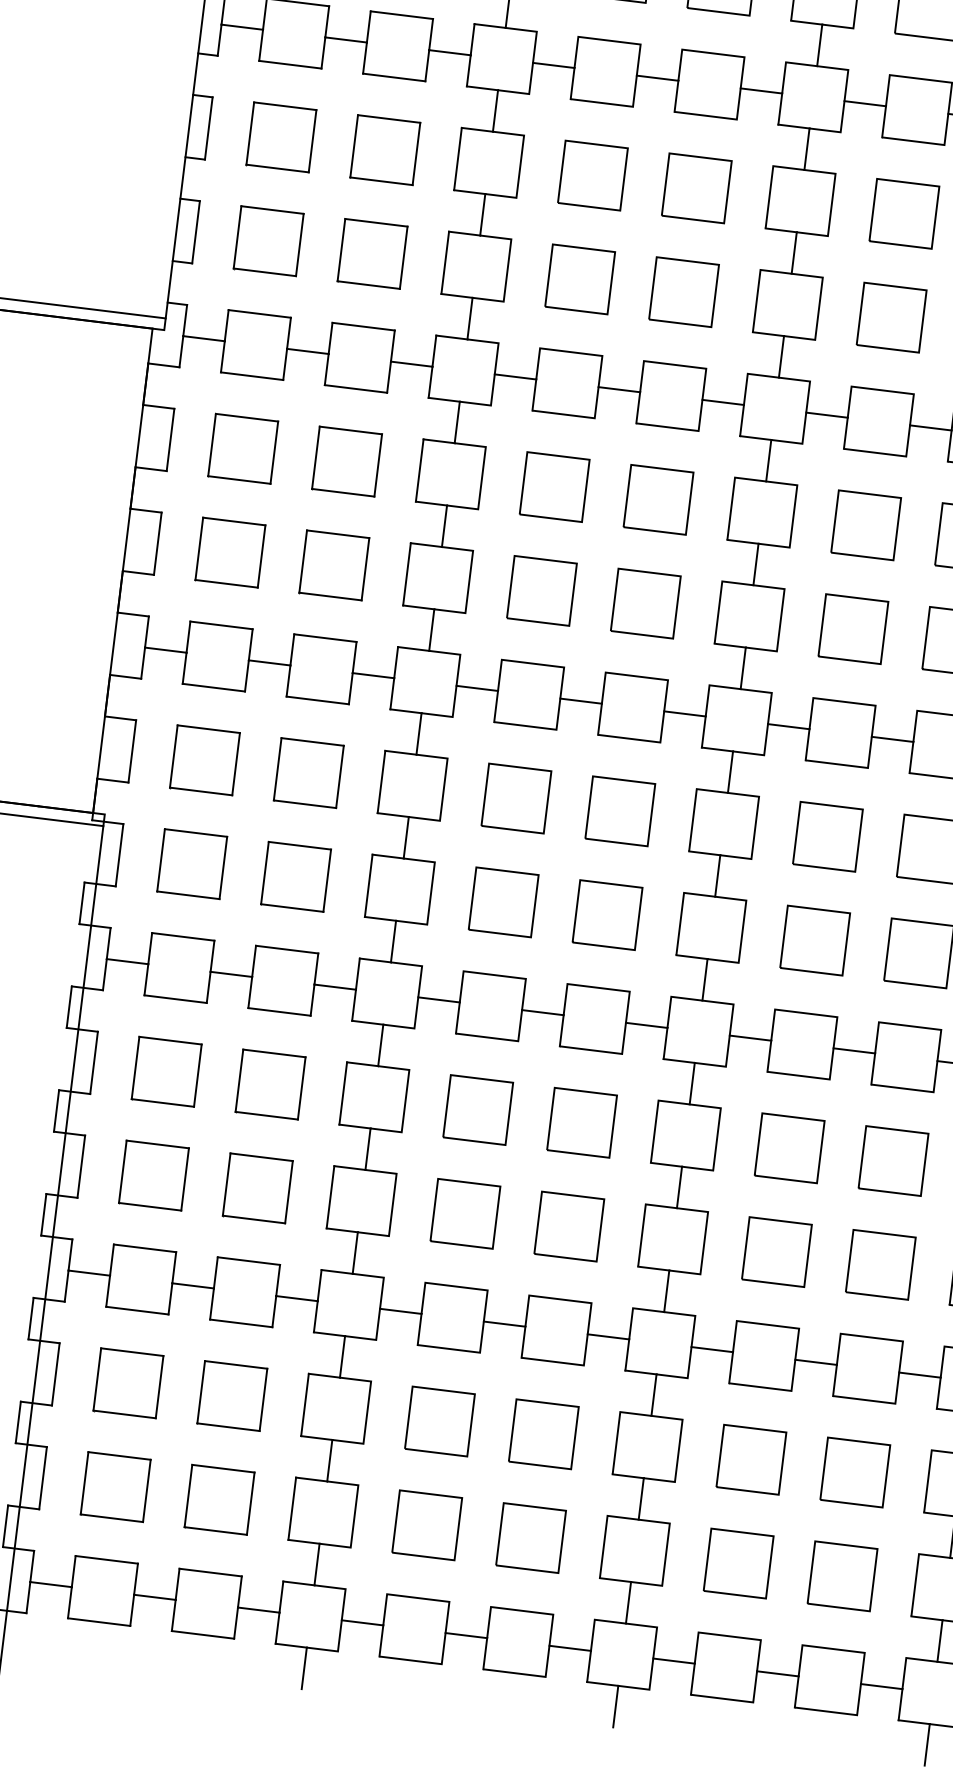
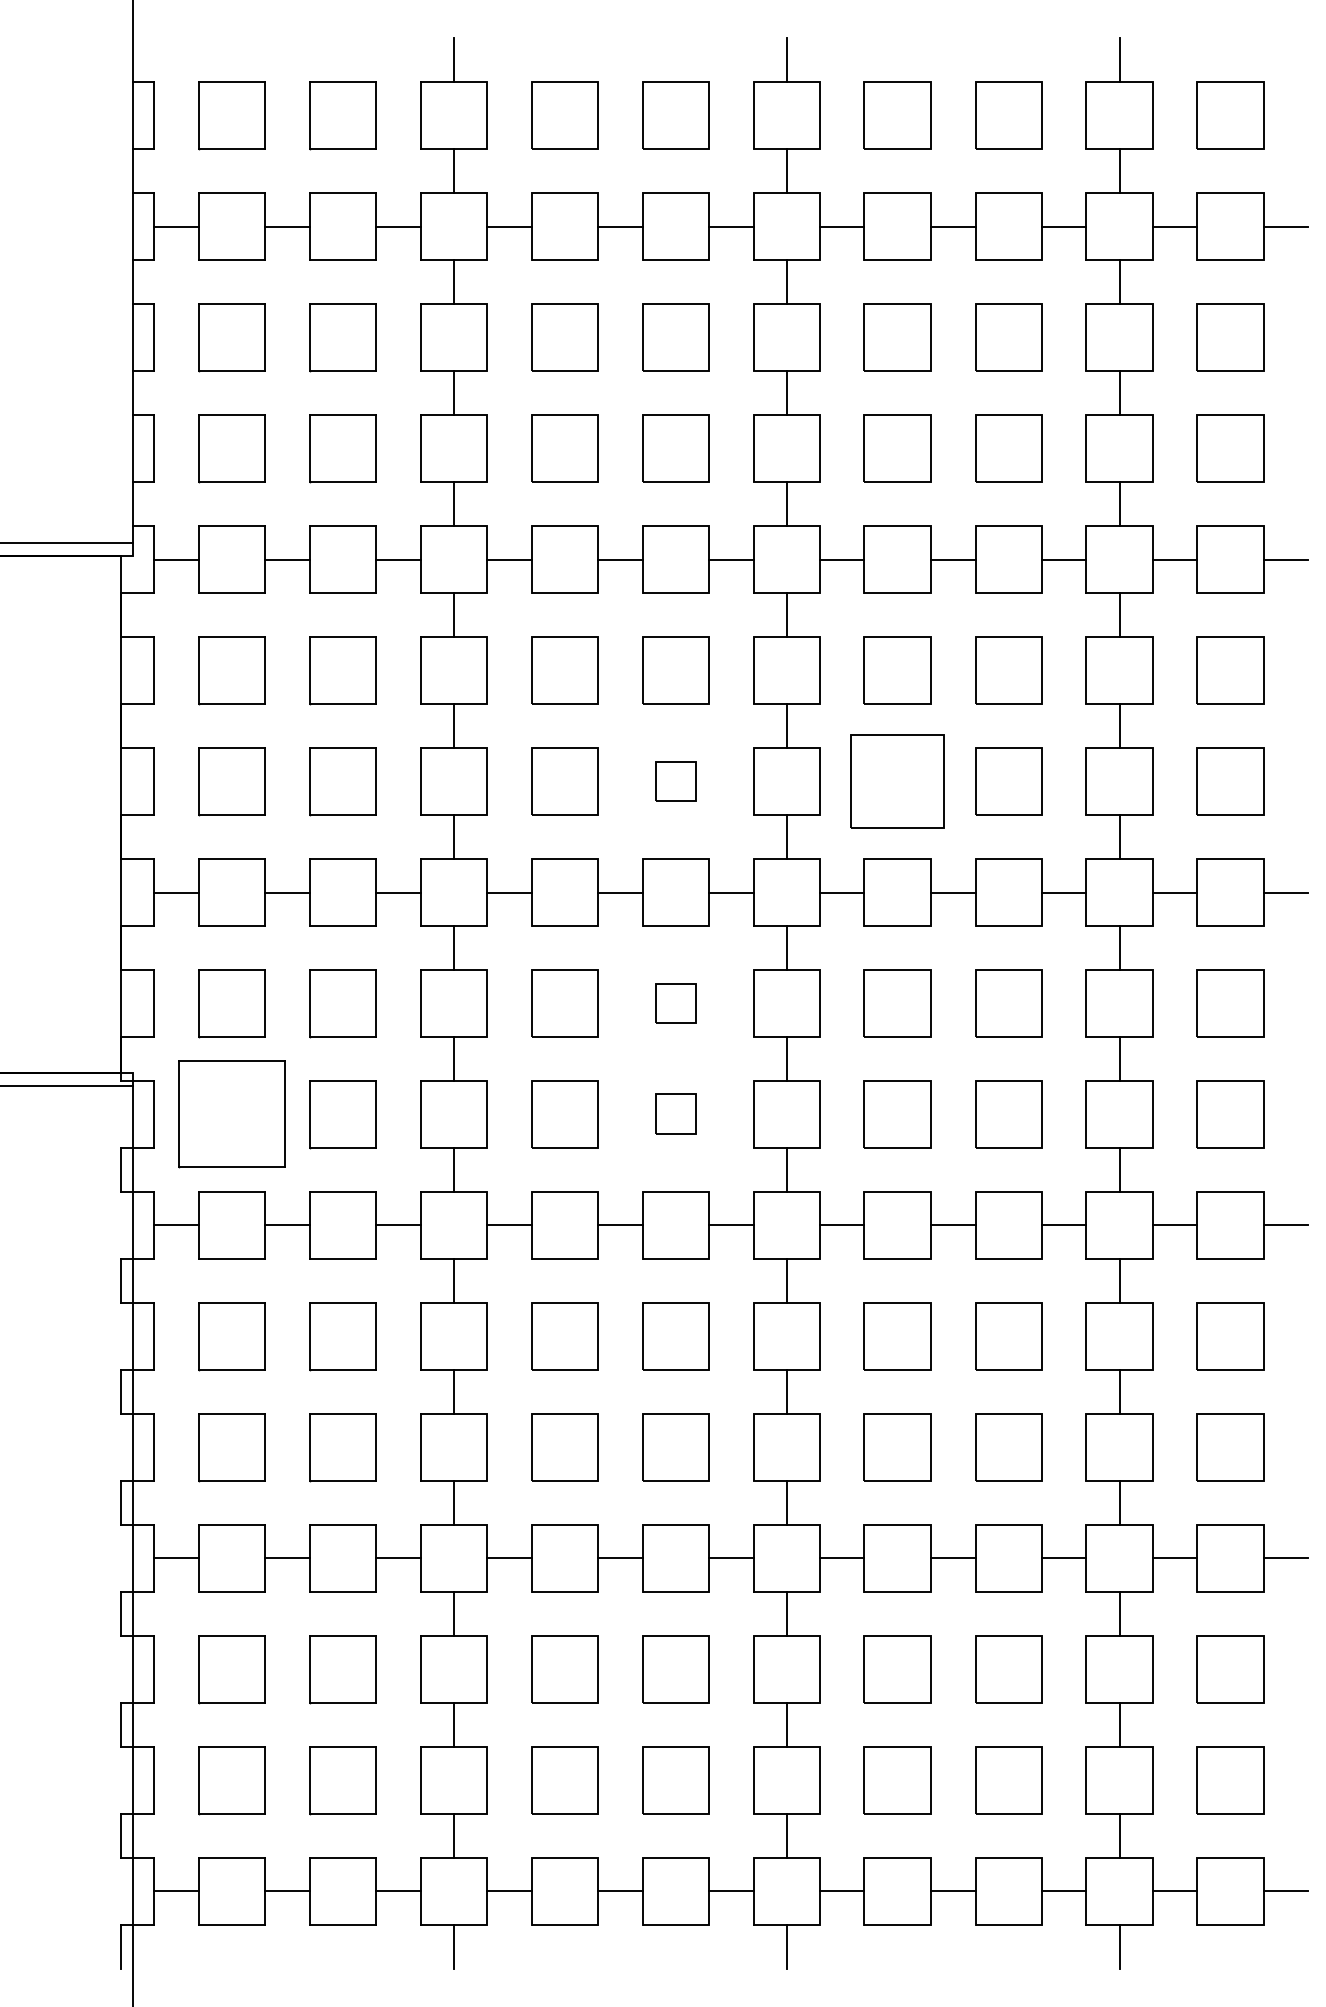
part: (645, 603) -> (675, 781), size x0.6
part: (853, 629) -> (897, 781), size x1.4
part: (619, 811) -> (675, 1003), size x0.6
part: (191, 864) -> (231, 1114), size x1.6
part: (607, 915) -> (675, 1114), size x0.6

